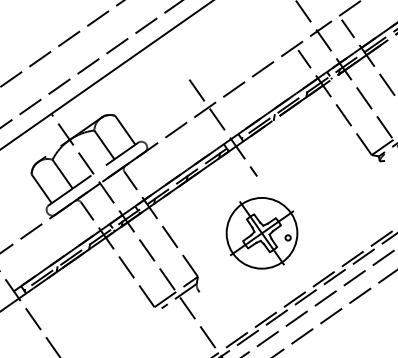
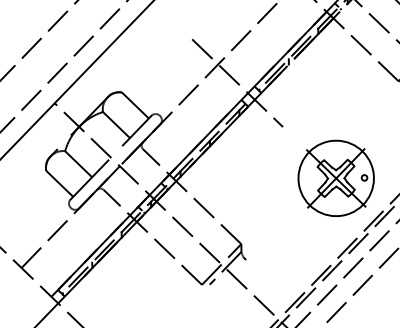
part: (261, 233) -> (335, 178), moved

